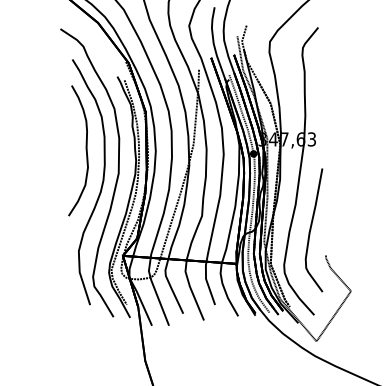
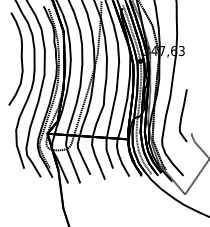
part: (313, 230) -> (182, 115), size x0.6

